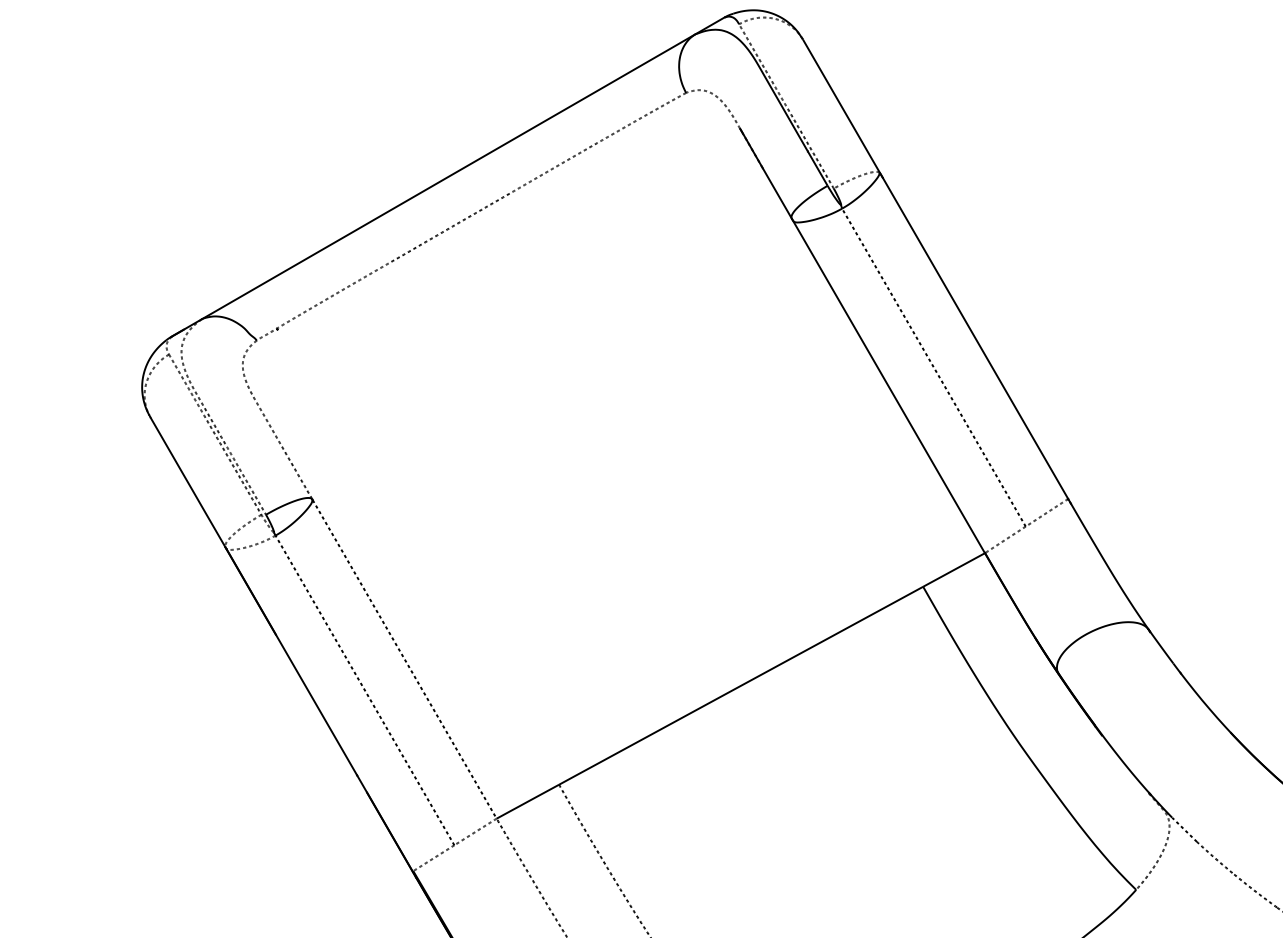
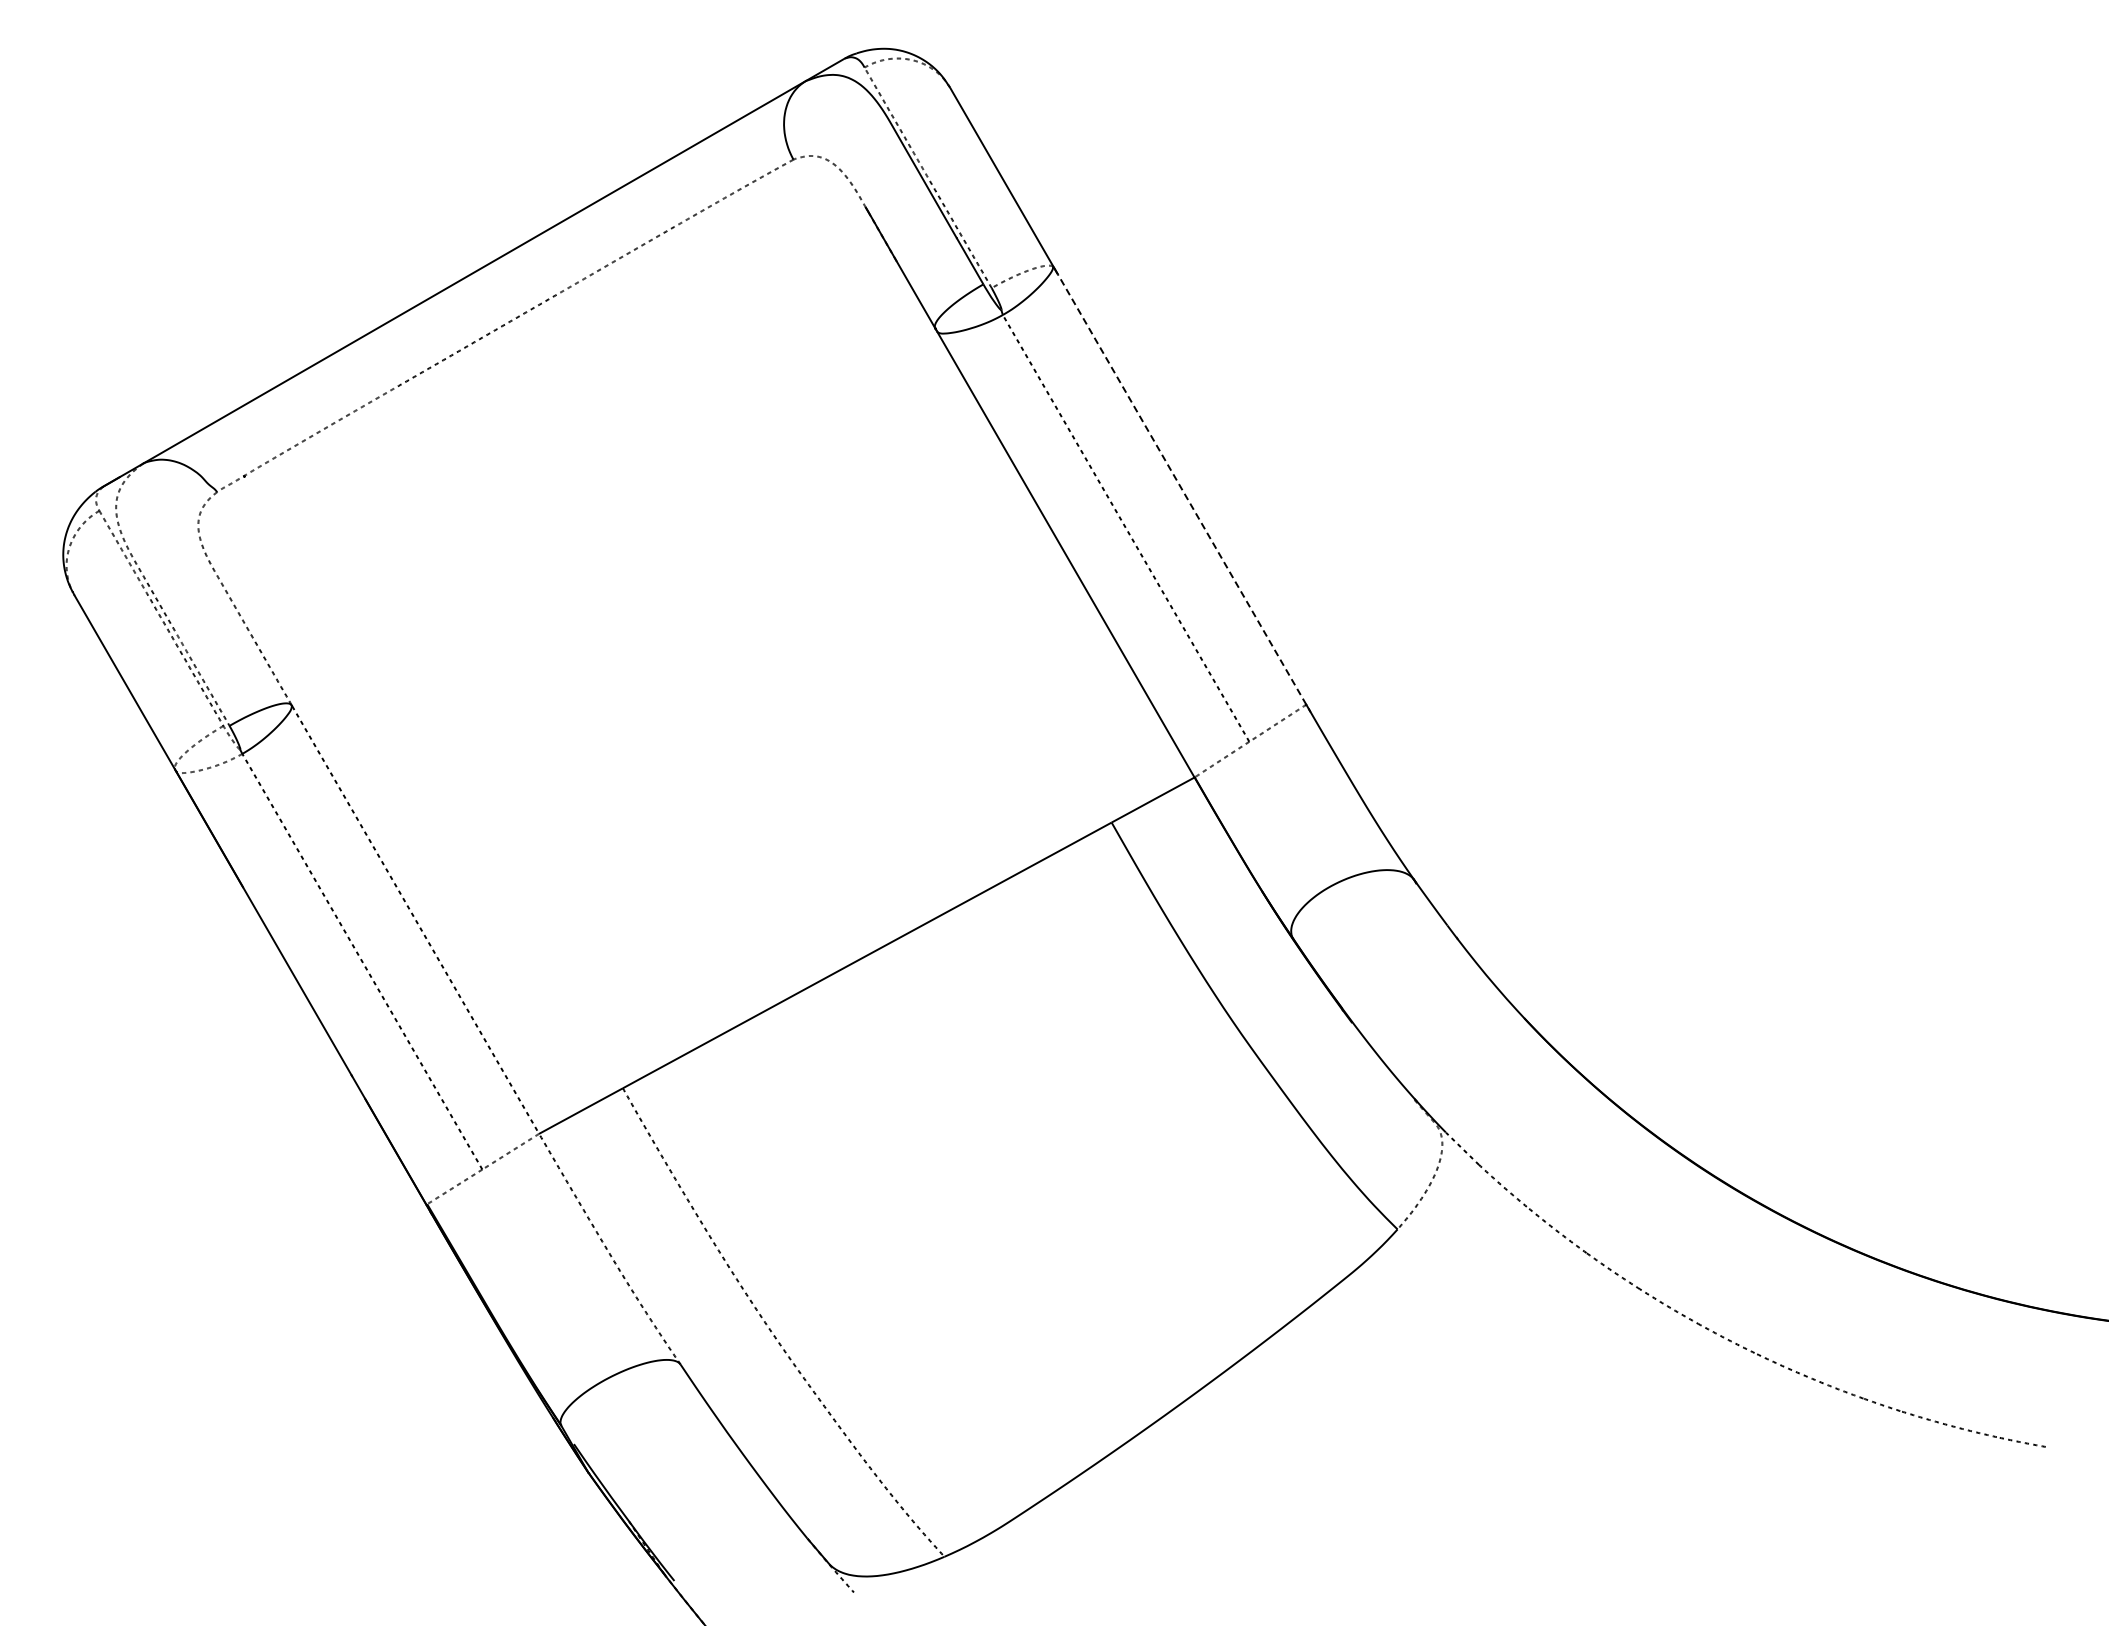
line: (975, 338) -> (1181, 489), solid -> dashed

